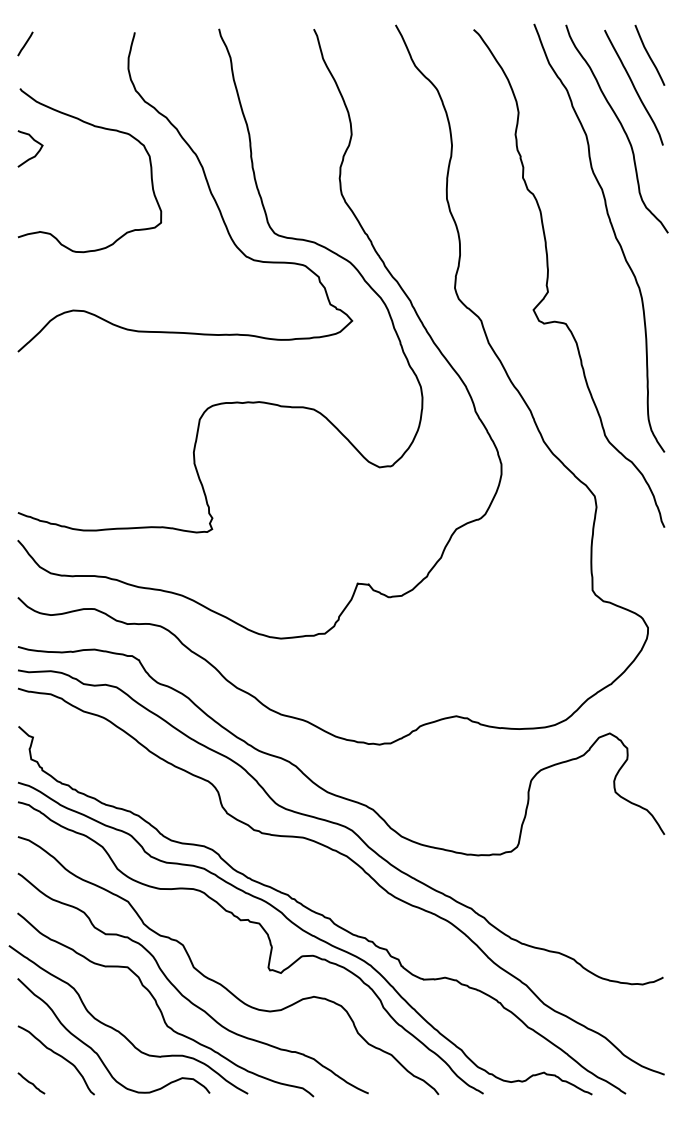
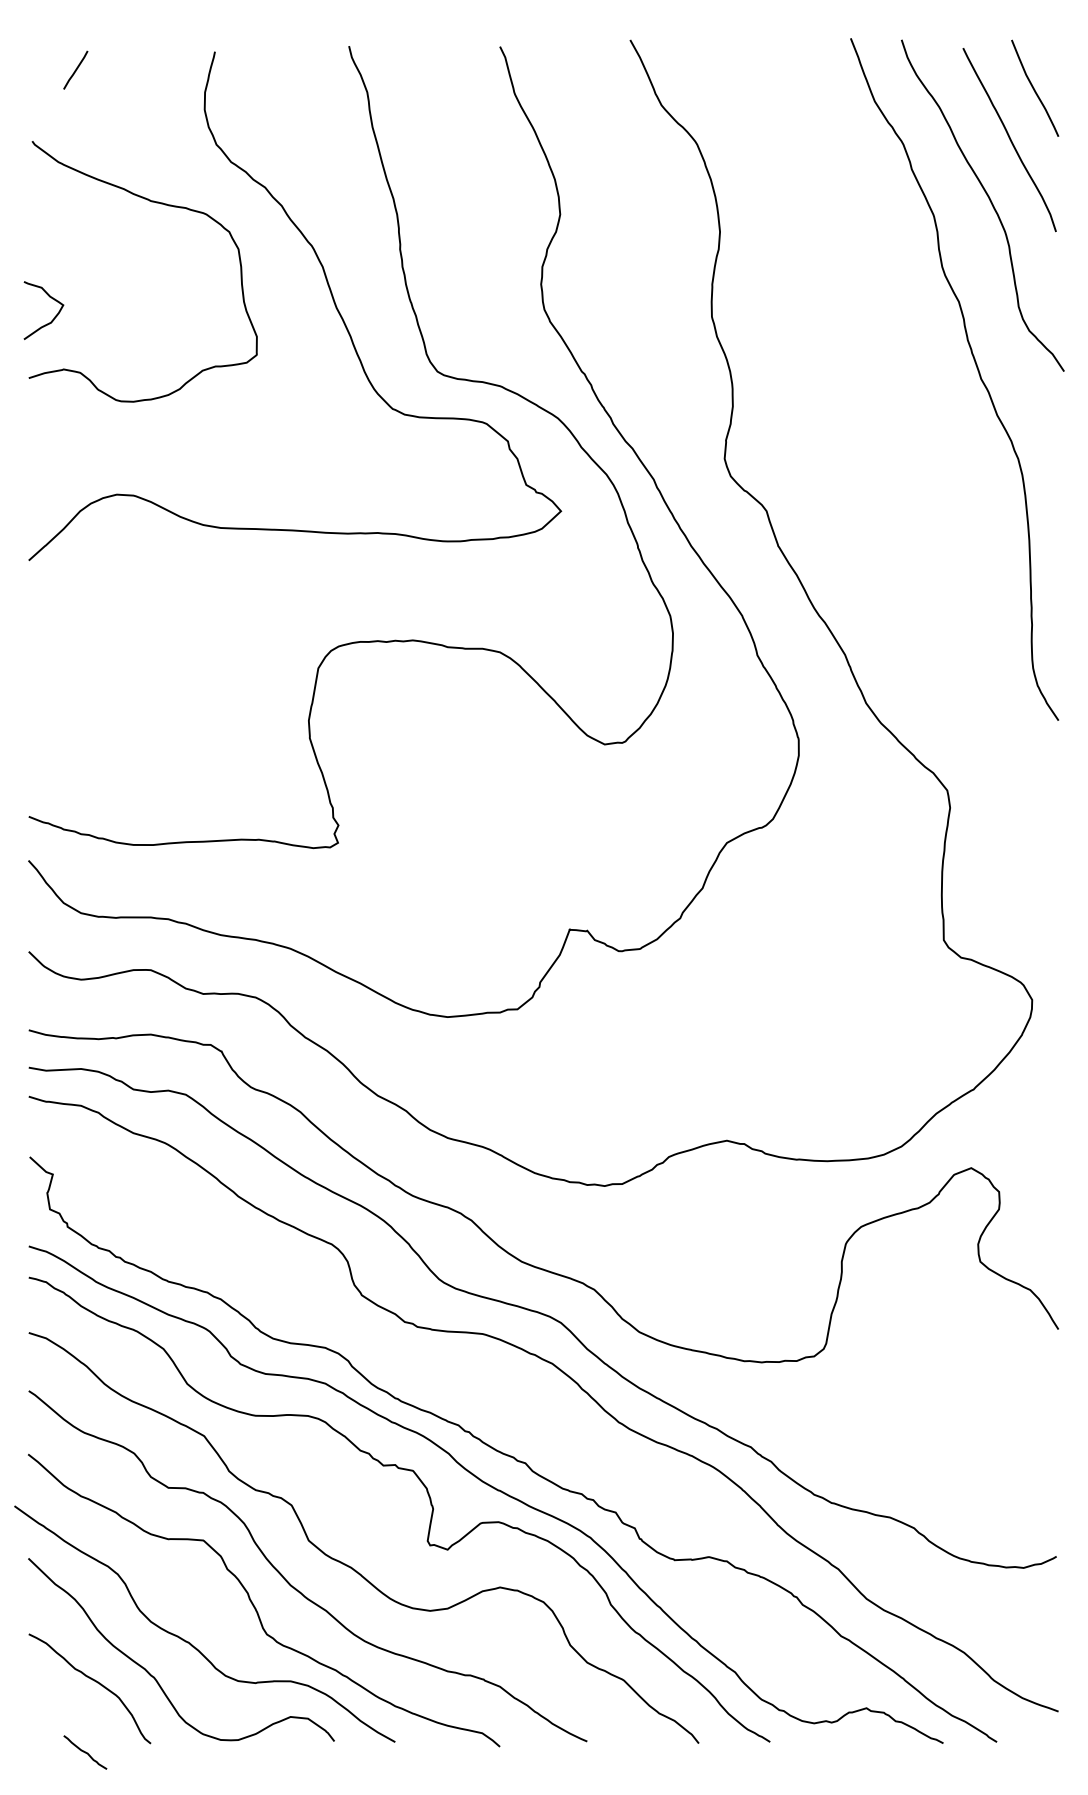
line: (25, 43) -> (75, 69), moved
curve: (37, 151) -> (55, 314), moved
curve: (548, 278) -> (873, 443), removed
line: (31, 1083) -> (85, 1752), moved

